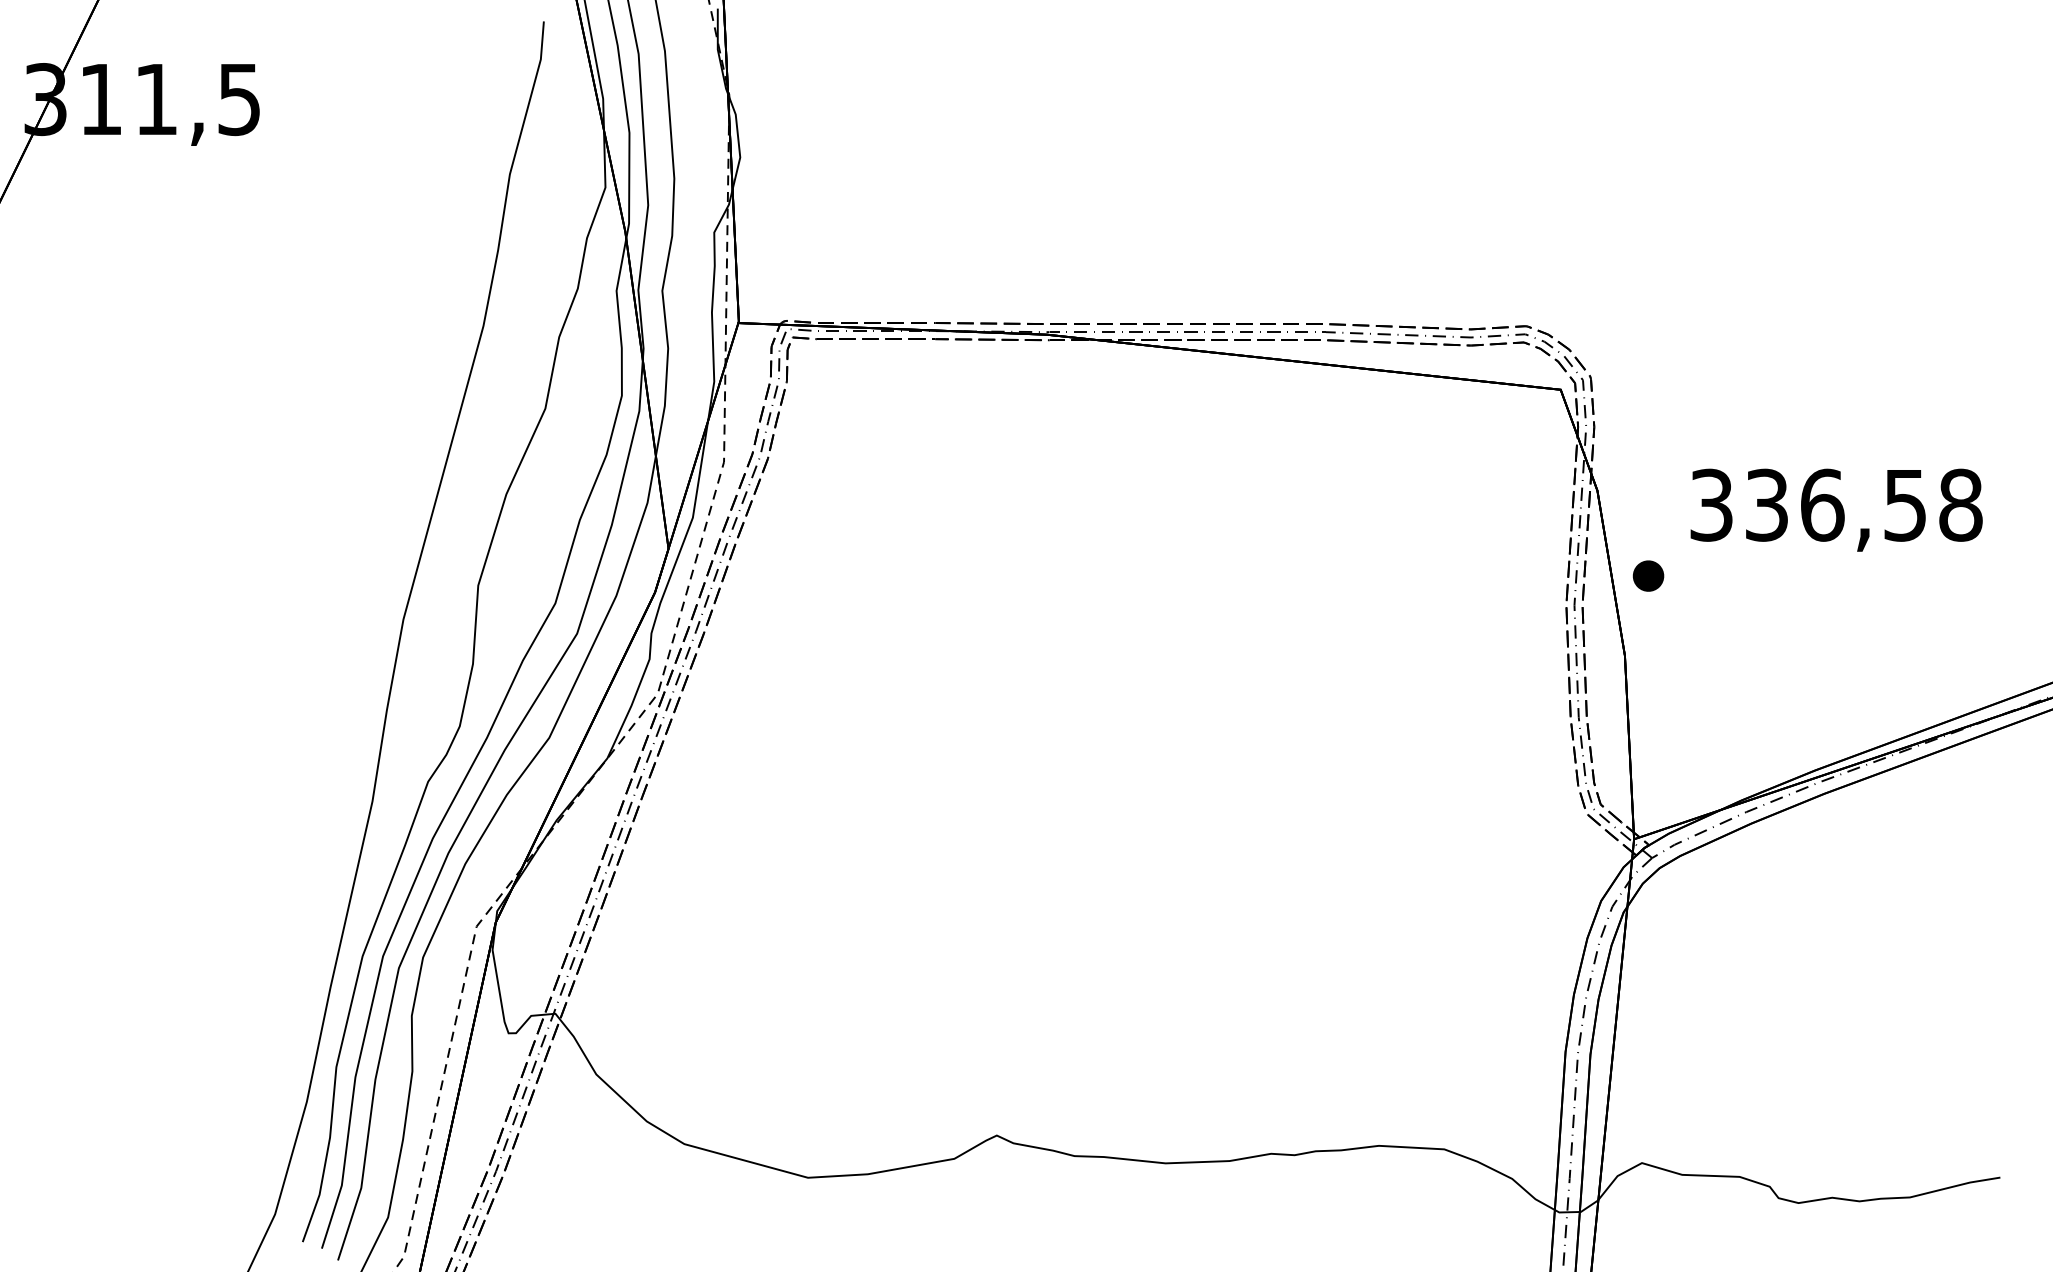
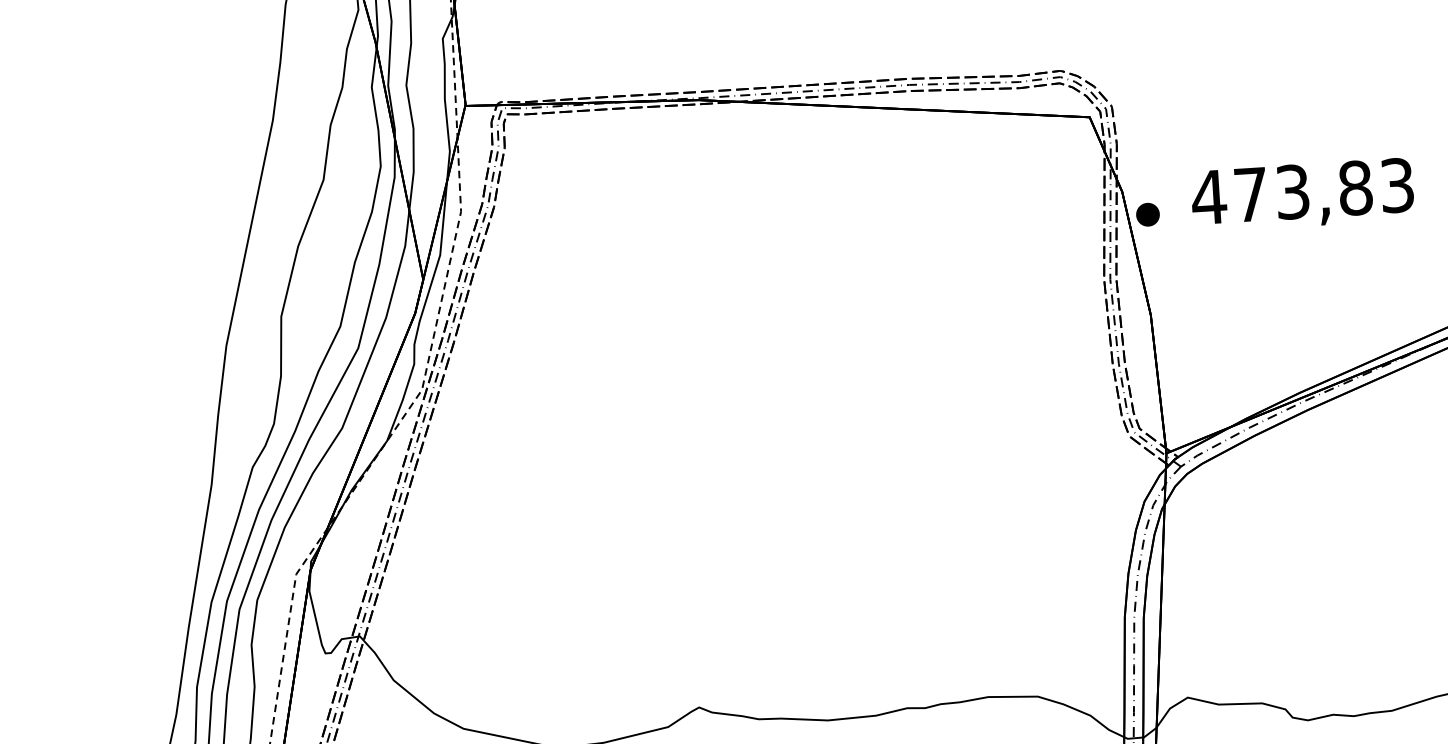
text: (1835, 504) -> (1302, 190), 336,58 -> 473,83
part: (1648, 575) -> (1147, 214), moved

